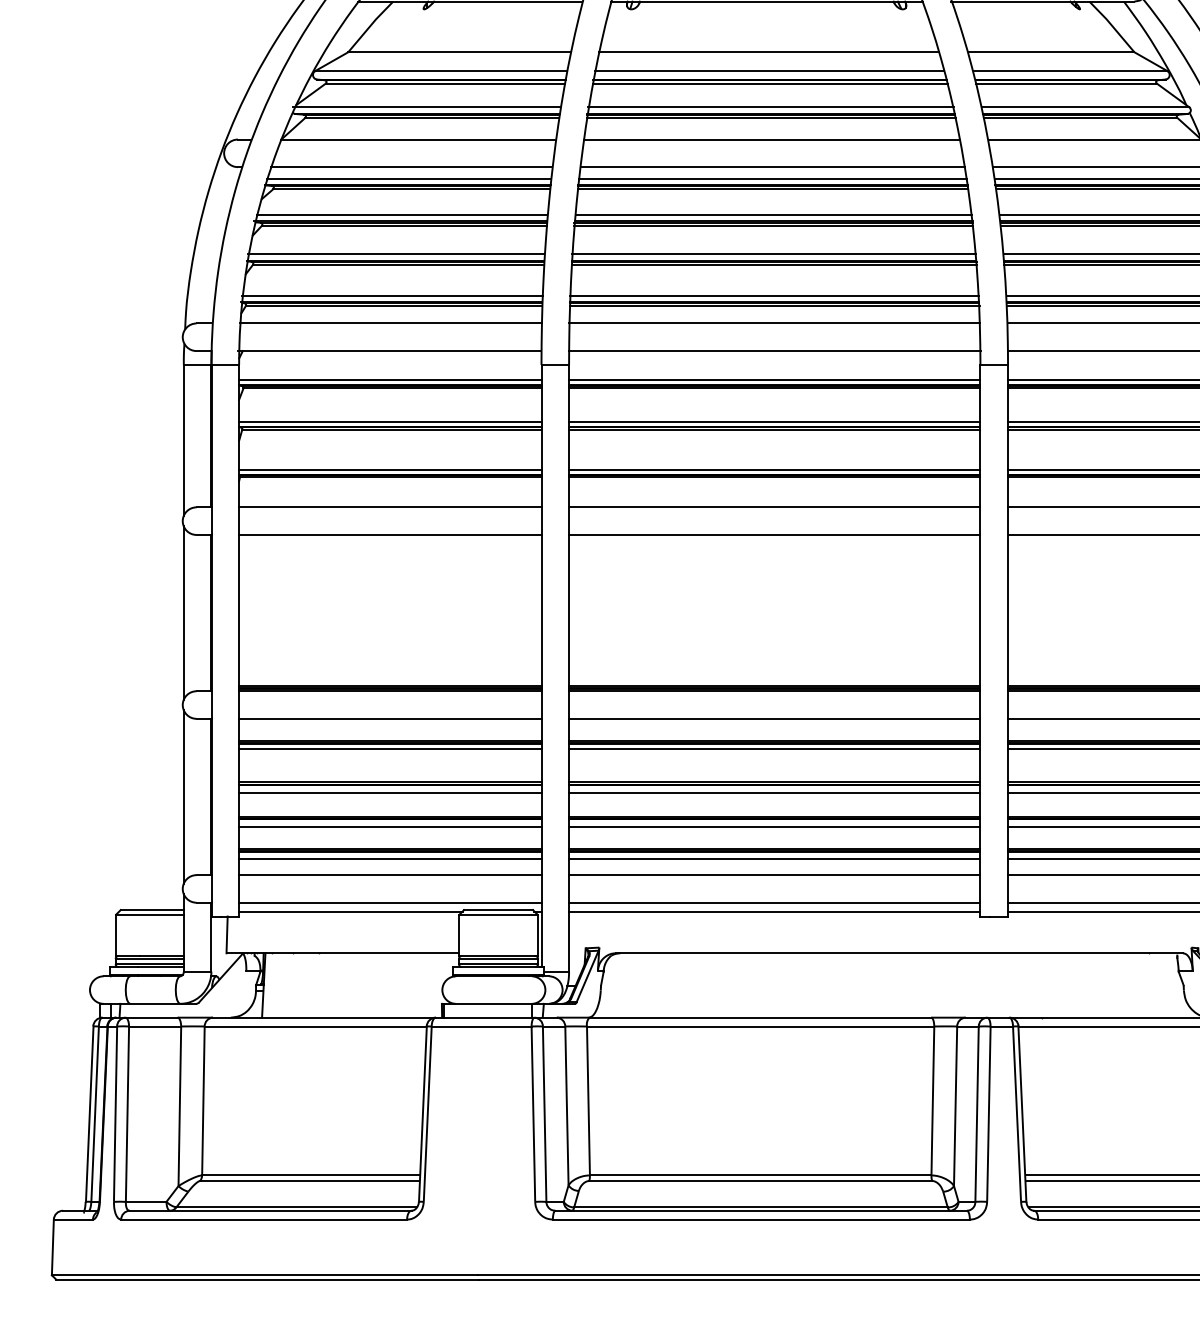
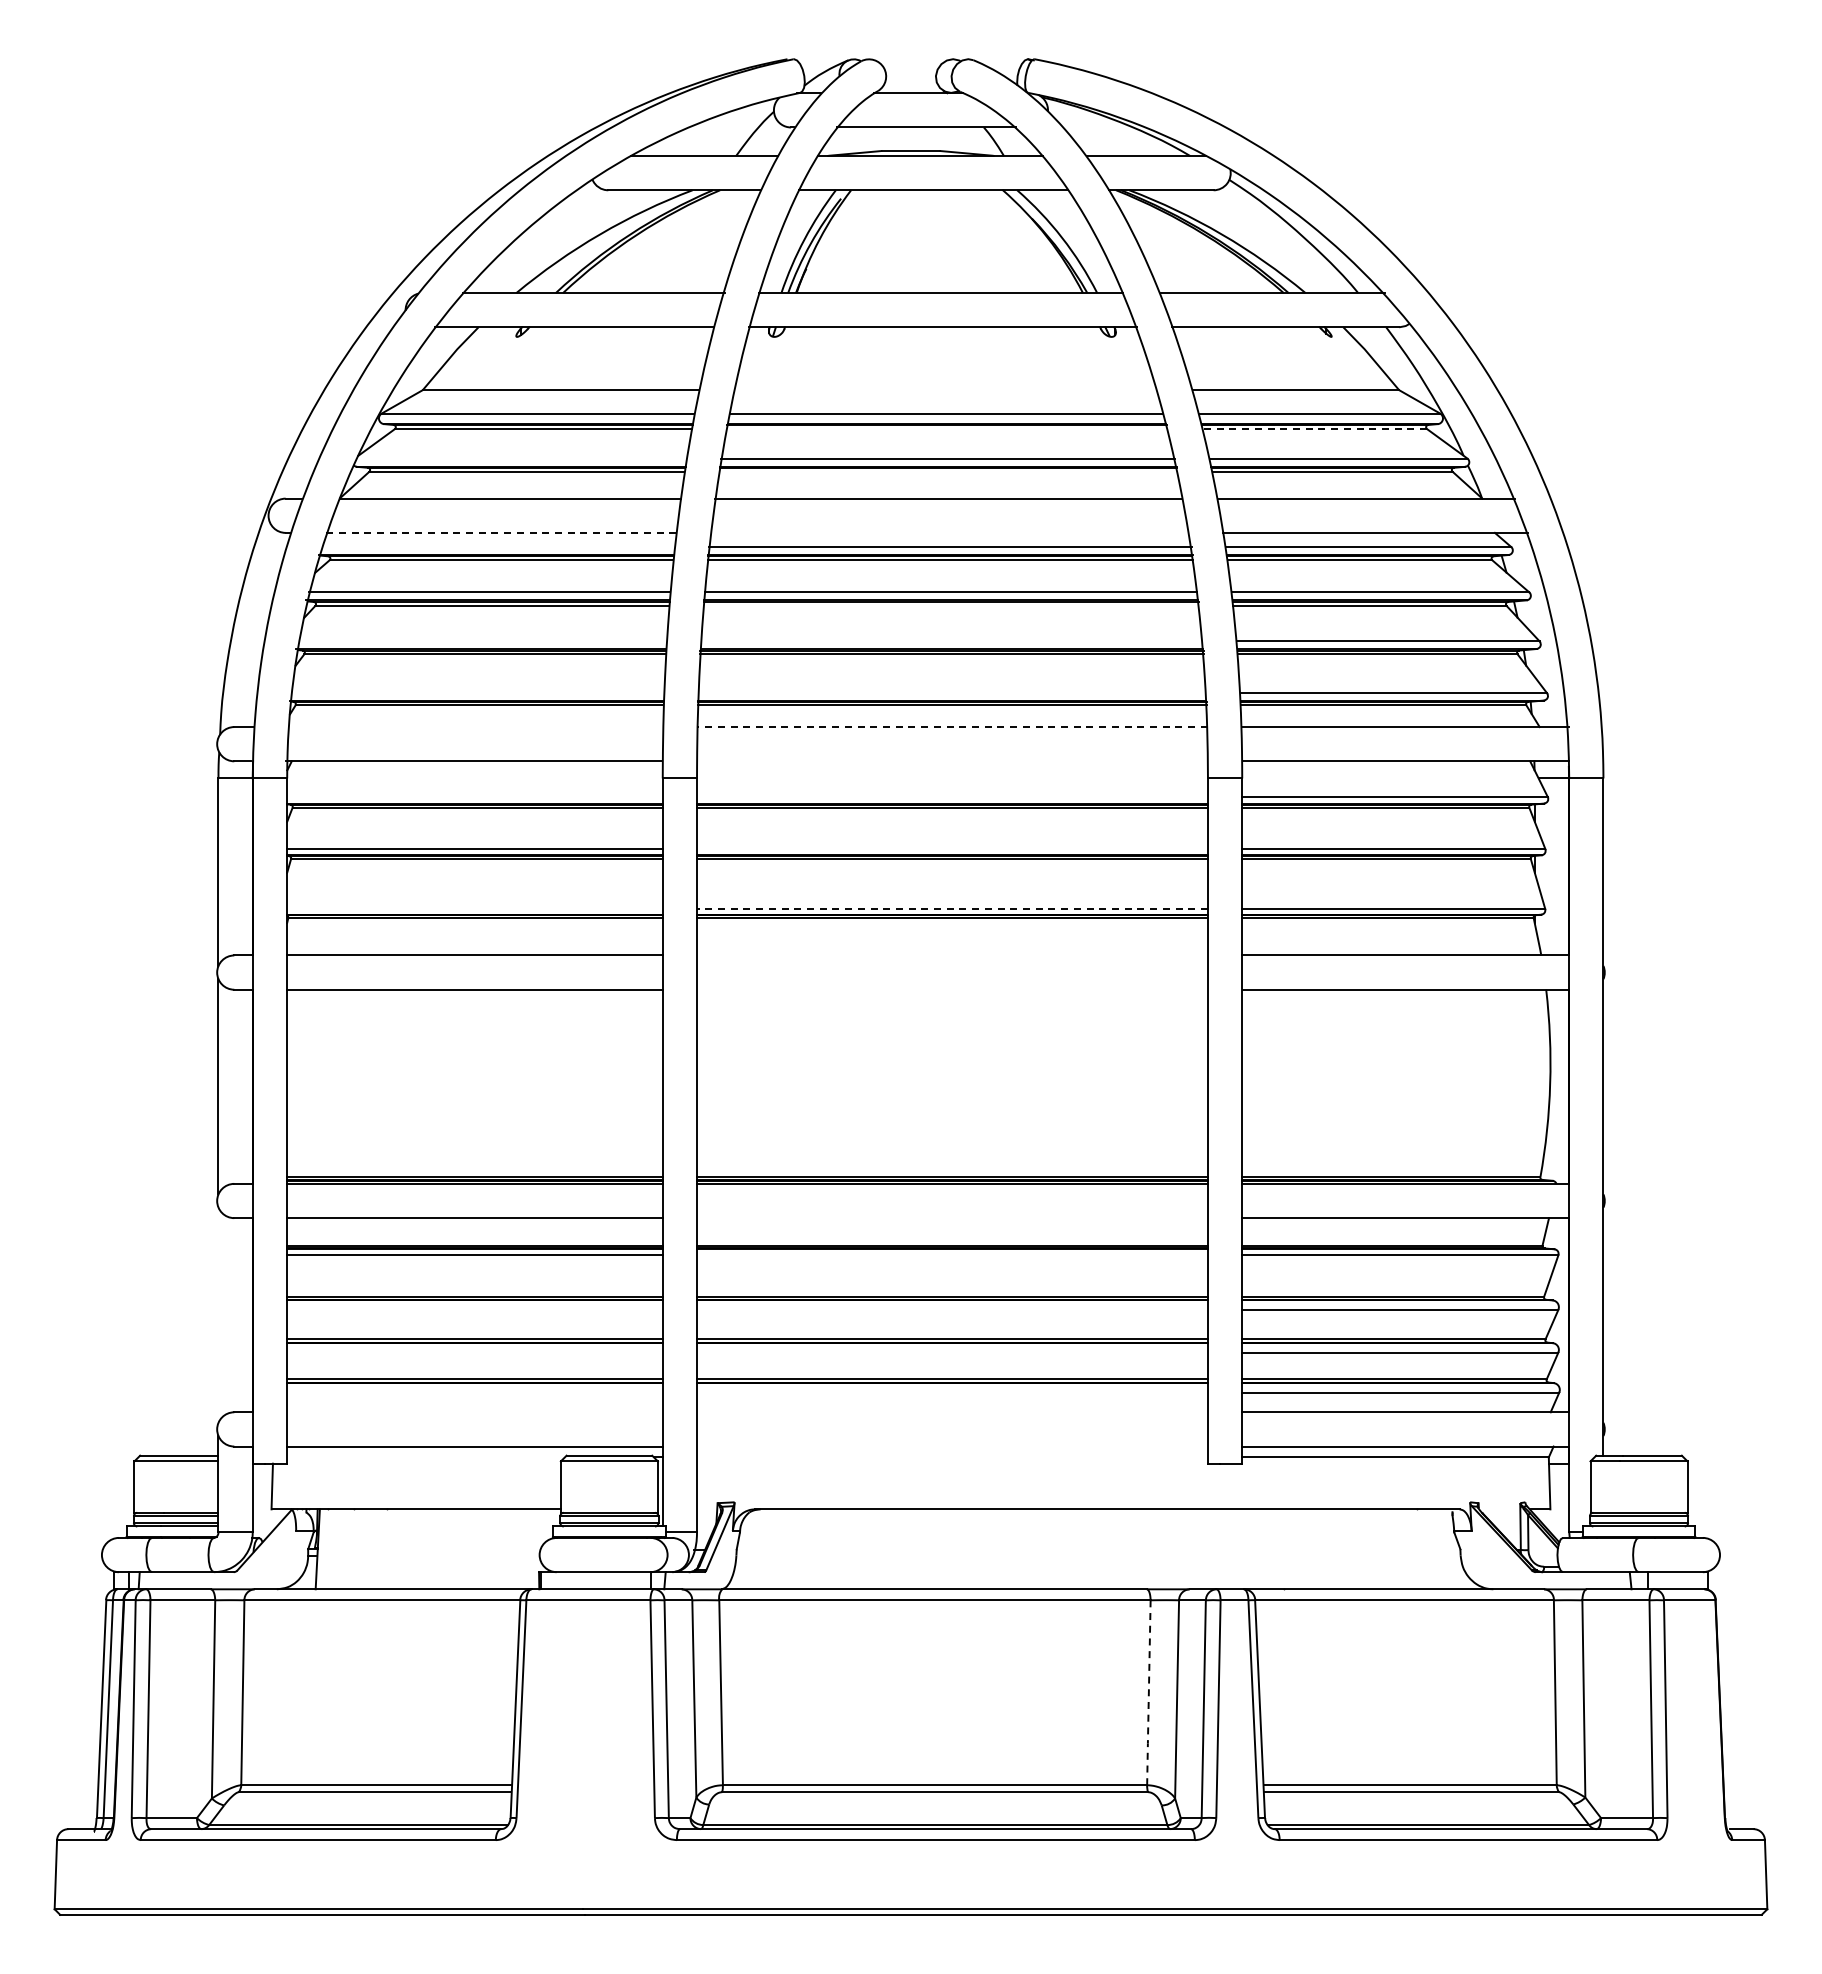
line: (769, 52) -> (945, 390), removed
line: (770, 83) -> (947, 429), removed
line: (1066, 83) -> (1314, 429), solid -> dashed
line: (426, 107) -> (520, 458), removed
line: (771, 117) -> (948, 471), removed
line: (411, 166) -> (501, 532), solid -> dashed
line: (773, 166) -> (950, 532), removed
line: (409, 178) -> (498, 547), removed
line: (773, 225) -> (951, 605), removed
line: (395, 254) -> (481, 641), removed
line: (773, 254) -> (951, 641), removed
line: (392, 296) -> (477, 693), removed
line: (774, 296) -> (952, 693), removed
line: (390, 323) -> (475, 727), removed
line: (773, 323) -> (951, 727), solid -> dashed
line: (774, 351) -> (952, 761), removed
line: (389, 380) -> (474, 797), removed
line: (774, 380) -> (952, 797), removed
line: (774, 422) -> (952, 849), removed
line: (389, 469) -> (474, 908), removed
line: (773, 469) -> (951, 908), solid -> dashed
line: (774, 507) -> (952, 955), removed
line: (774, 534) -> (952, 989), removed
line: (774, 719) -> (952, 1218), removed
line: (774, 748) -> (952, 1255), removed
line: (389, 792) -> (474, 1309), removed
line: (774, 792) -> (952, 1309), removed
line: (183, 796) -> (218, 1314), removed
line: (389, 827) -> (474, 1352), removed
line: (774, 827) -> (952, 1352), removed
line: (389, 859) -> (474, 1392), removed
line: (774, 859) -> (952, 1392), removed
line: (389, 875) -> (474, 1412), removed
line: (774, 875) -> (952, 1412), removed
line: (774, 902) -> (952, 1446), removed
line: (350, 911) -> (425, 1457), removed
line: (774, 911) -> (952, 1457), removed
line: (932, 1100) -> (1148, 1692), solid -> dashed

